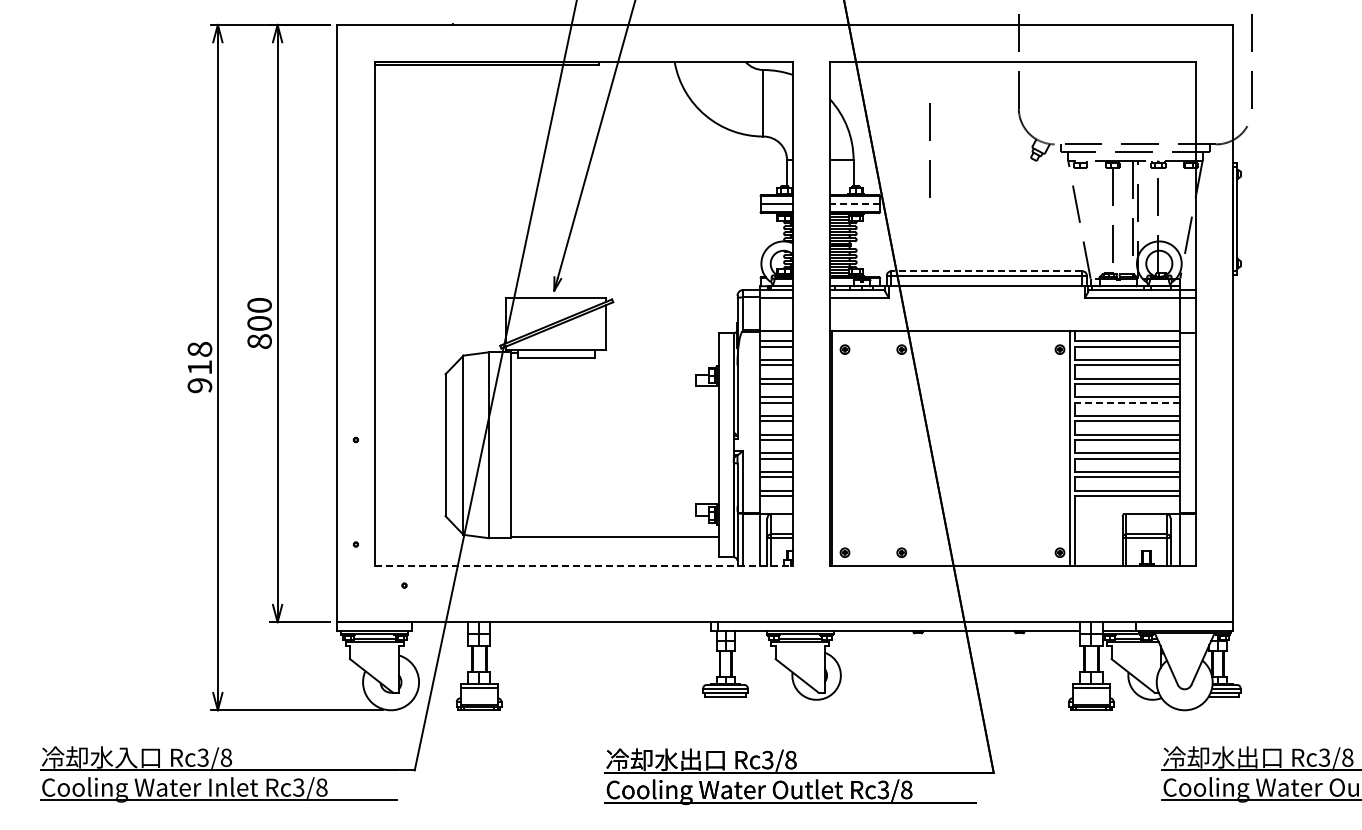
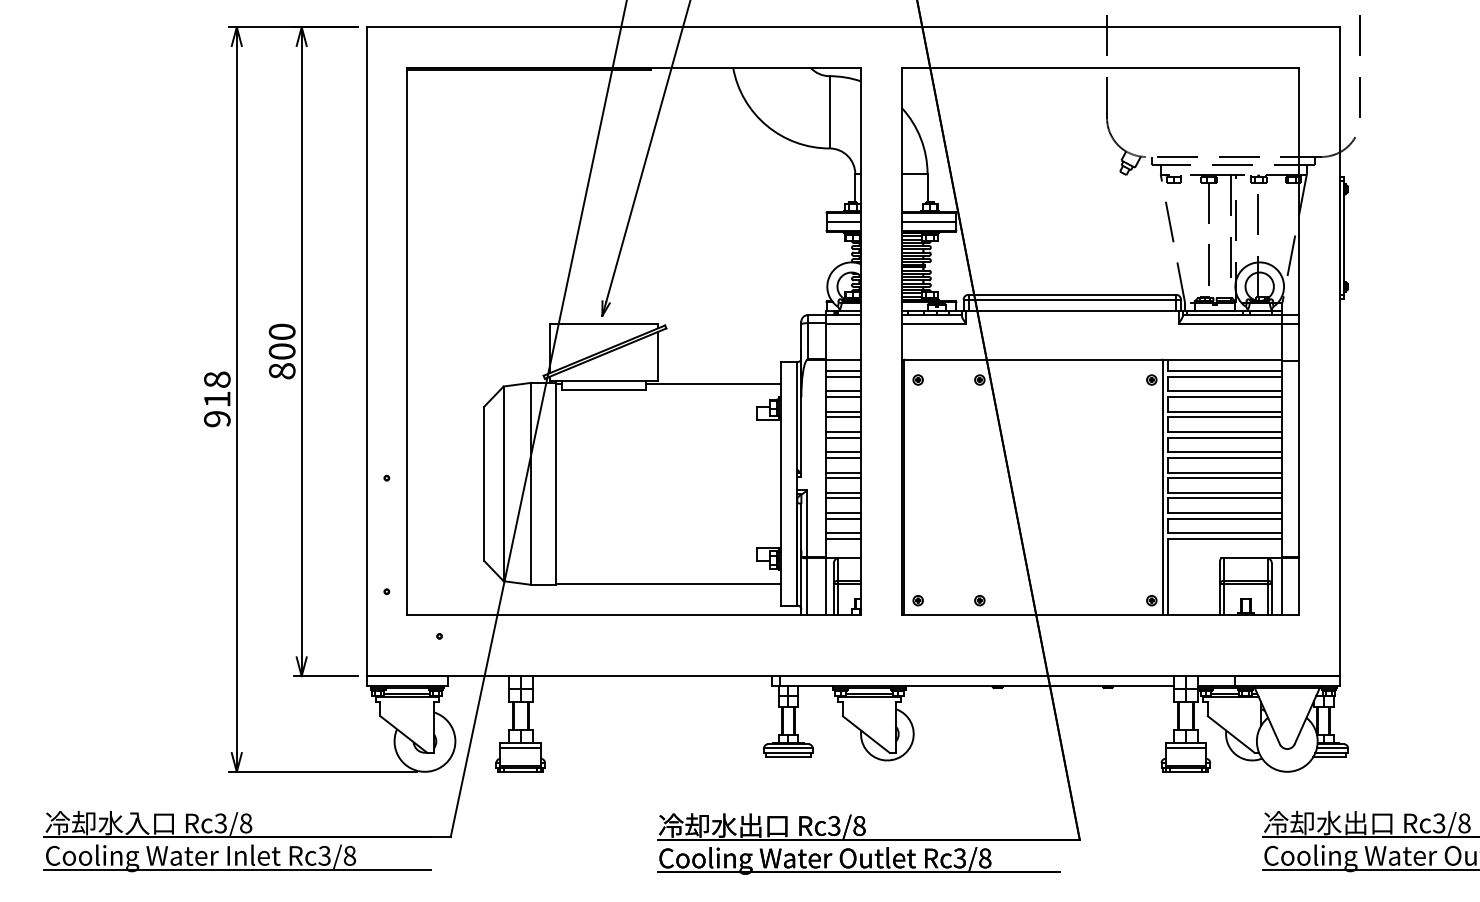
line: (929, 140) -> (1009, 152), removed
line: (854, 204) -> (928, 222), dashed -> solid
line: (986, 271) -> (1071, 295), dashed -> solid
line: (656, 353) -> (713, 384), added
line: (1127, 402) -> (1225, 437), dashed -> solid
line: (584, 566) -> (635, 615), dashed -> solid

